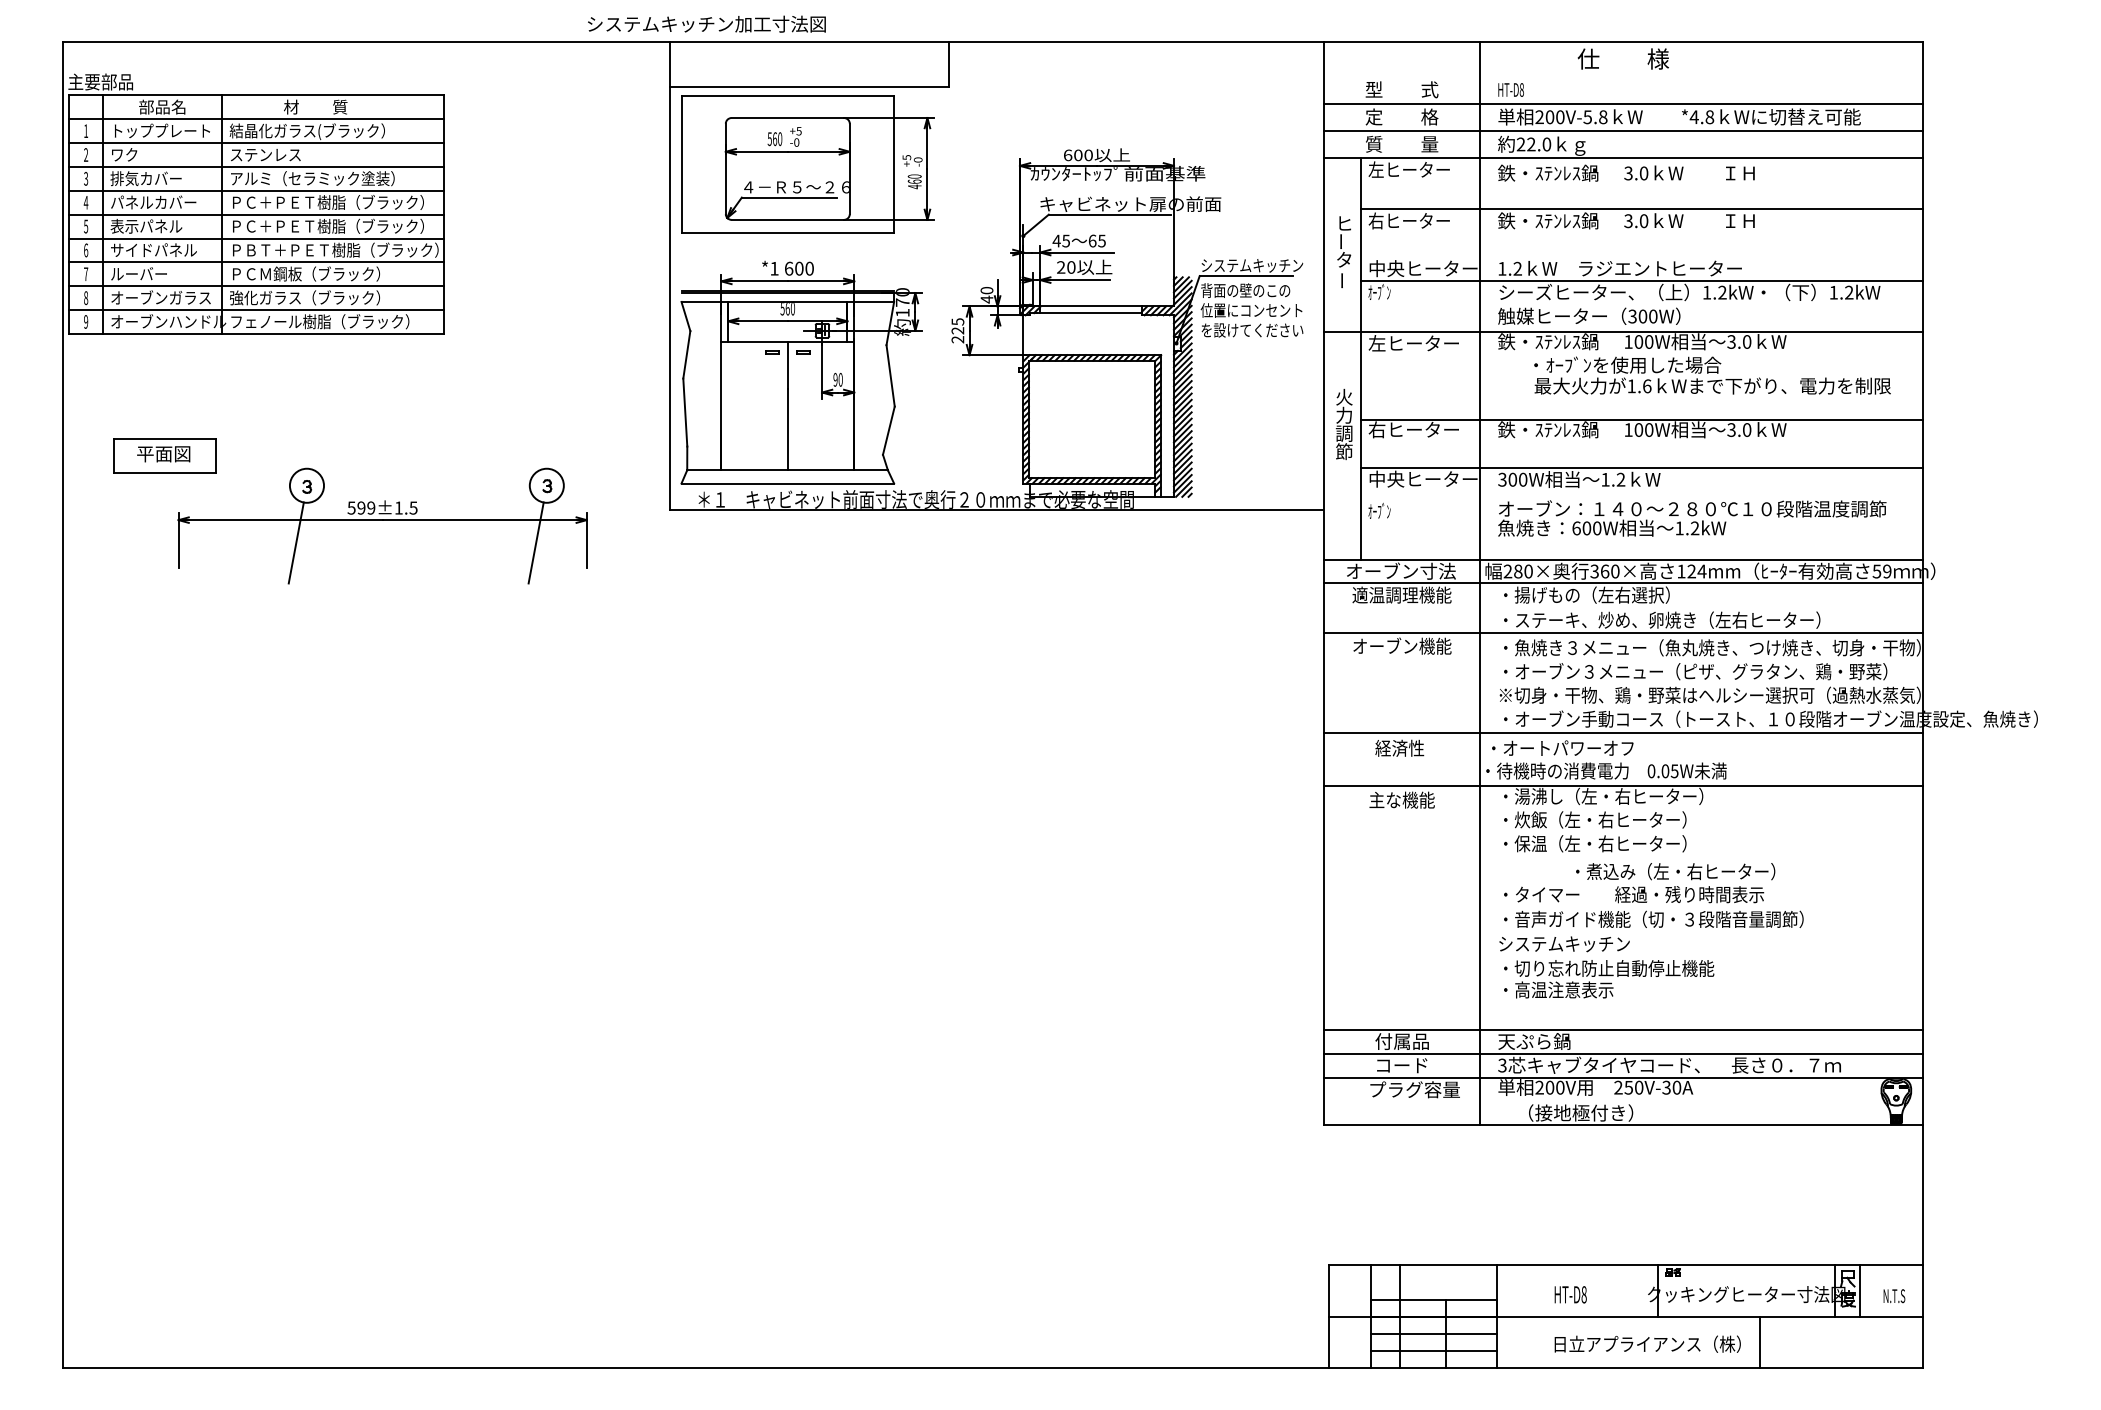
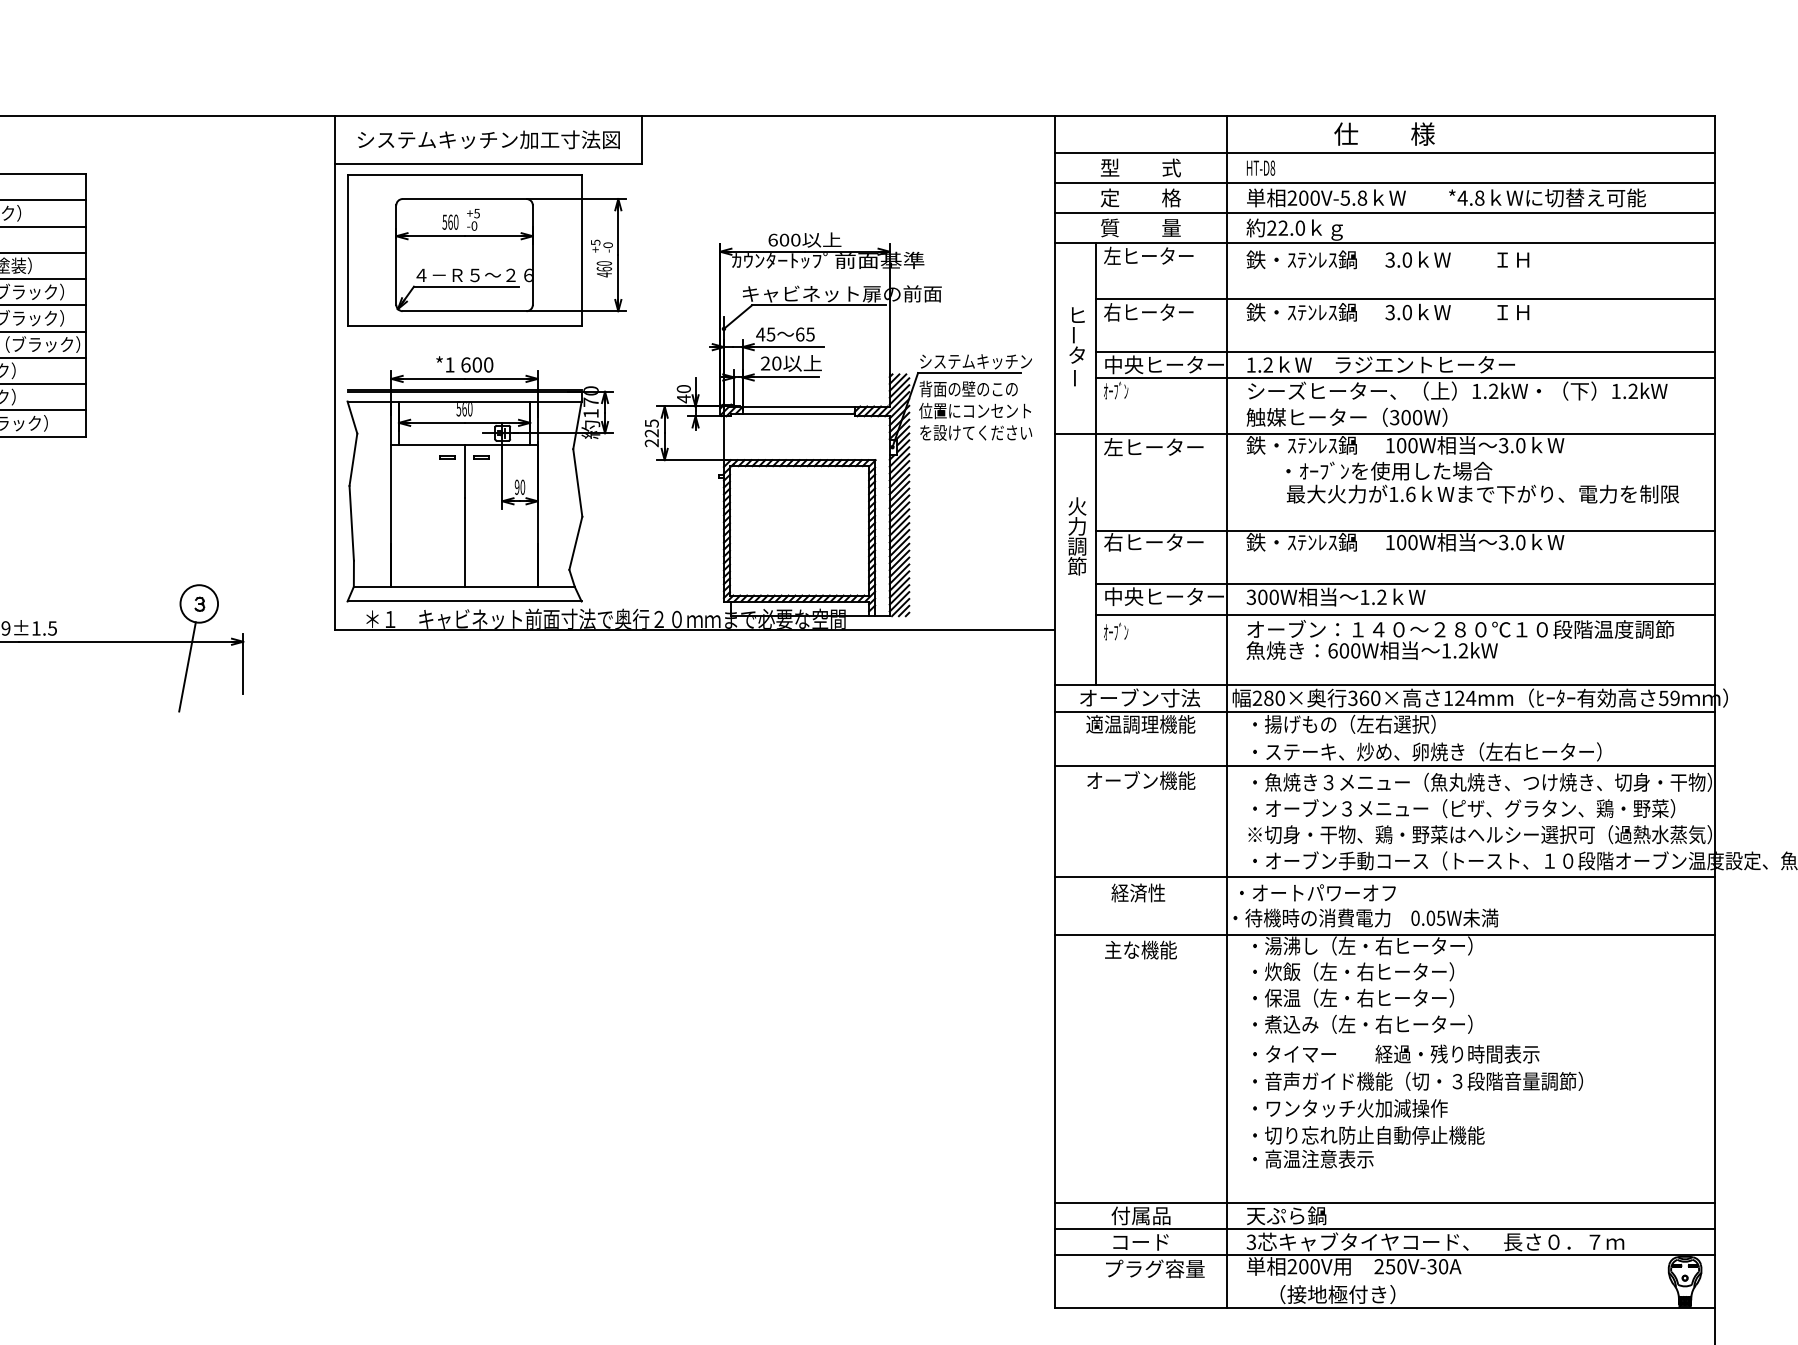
text: (706, 23) -> (488, 139), moved
line: (1623, 76) -> (1384, 153), added
line: (1642, 256) -> (1405, 351), added
line: (1642, 496) -> (1405, 615), added
text: (1675, 871) -> (1362, 1024), moved
text: (1589, 943) -> (1347, 1107), システムキッチン -> ・ワンタッチ火加減操作

